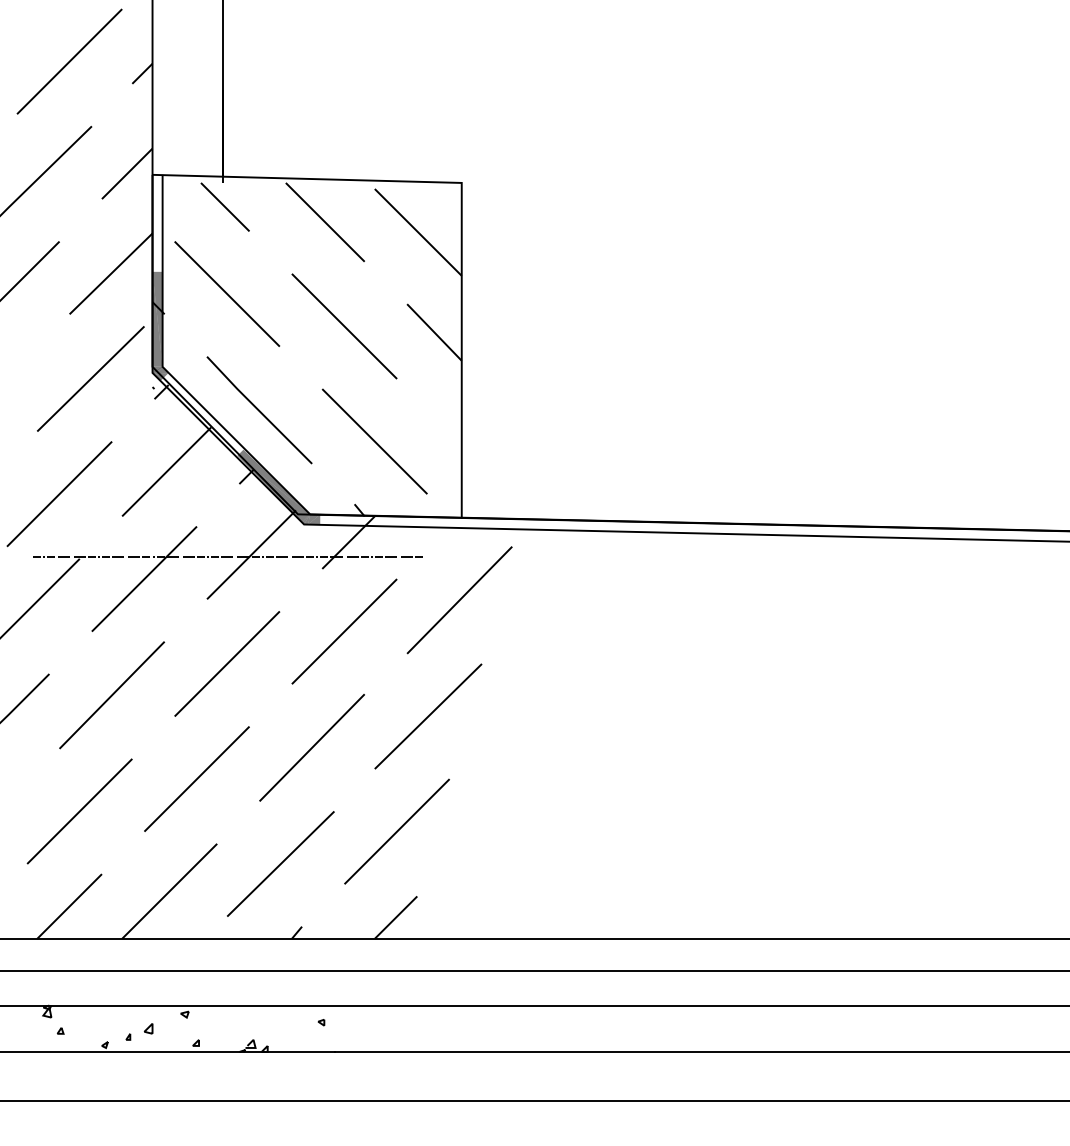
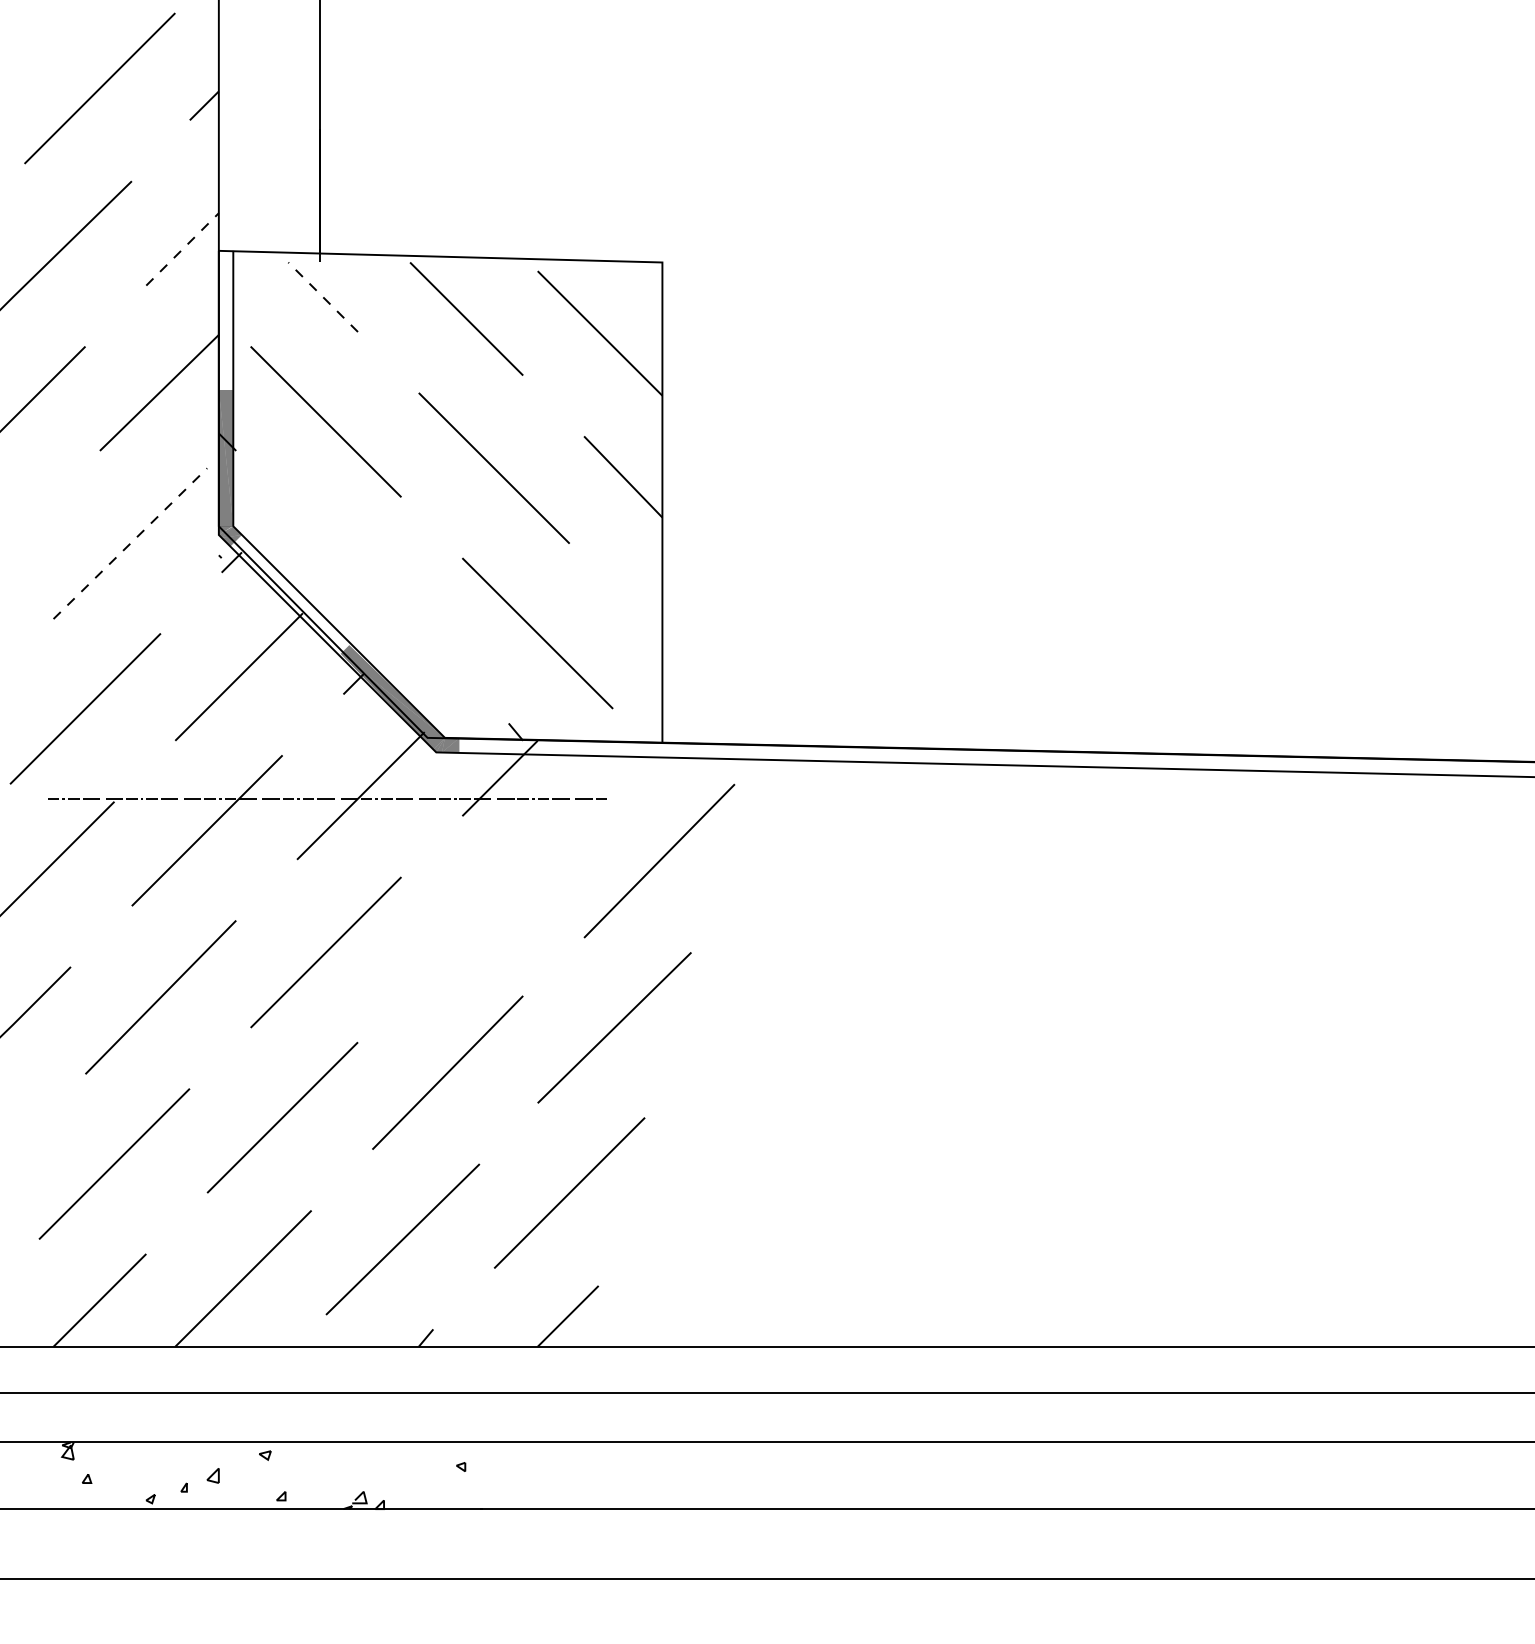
line: (127, 173) -> (182, 248), solid -> dashed
line: (224, 206) -> (322, 296), solid -> dashed
line: (91, 378) -> (131, 542), solid -> dashed
line: (259, 410) -> (372, 588), removed
line: (344, 631) -> (494, 905), removed

